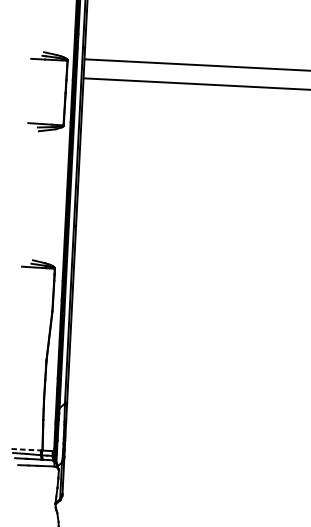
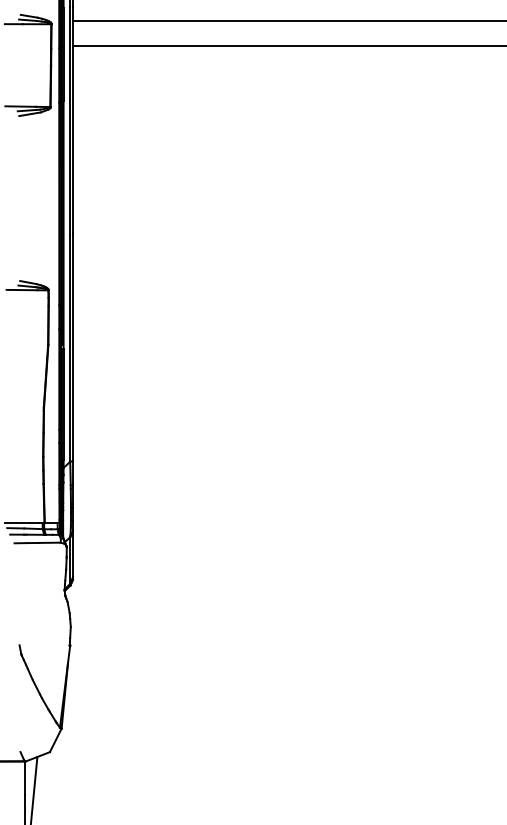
line: (26, 450) -> (24, 523), dashed -> solid

